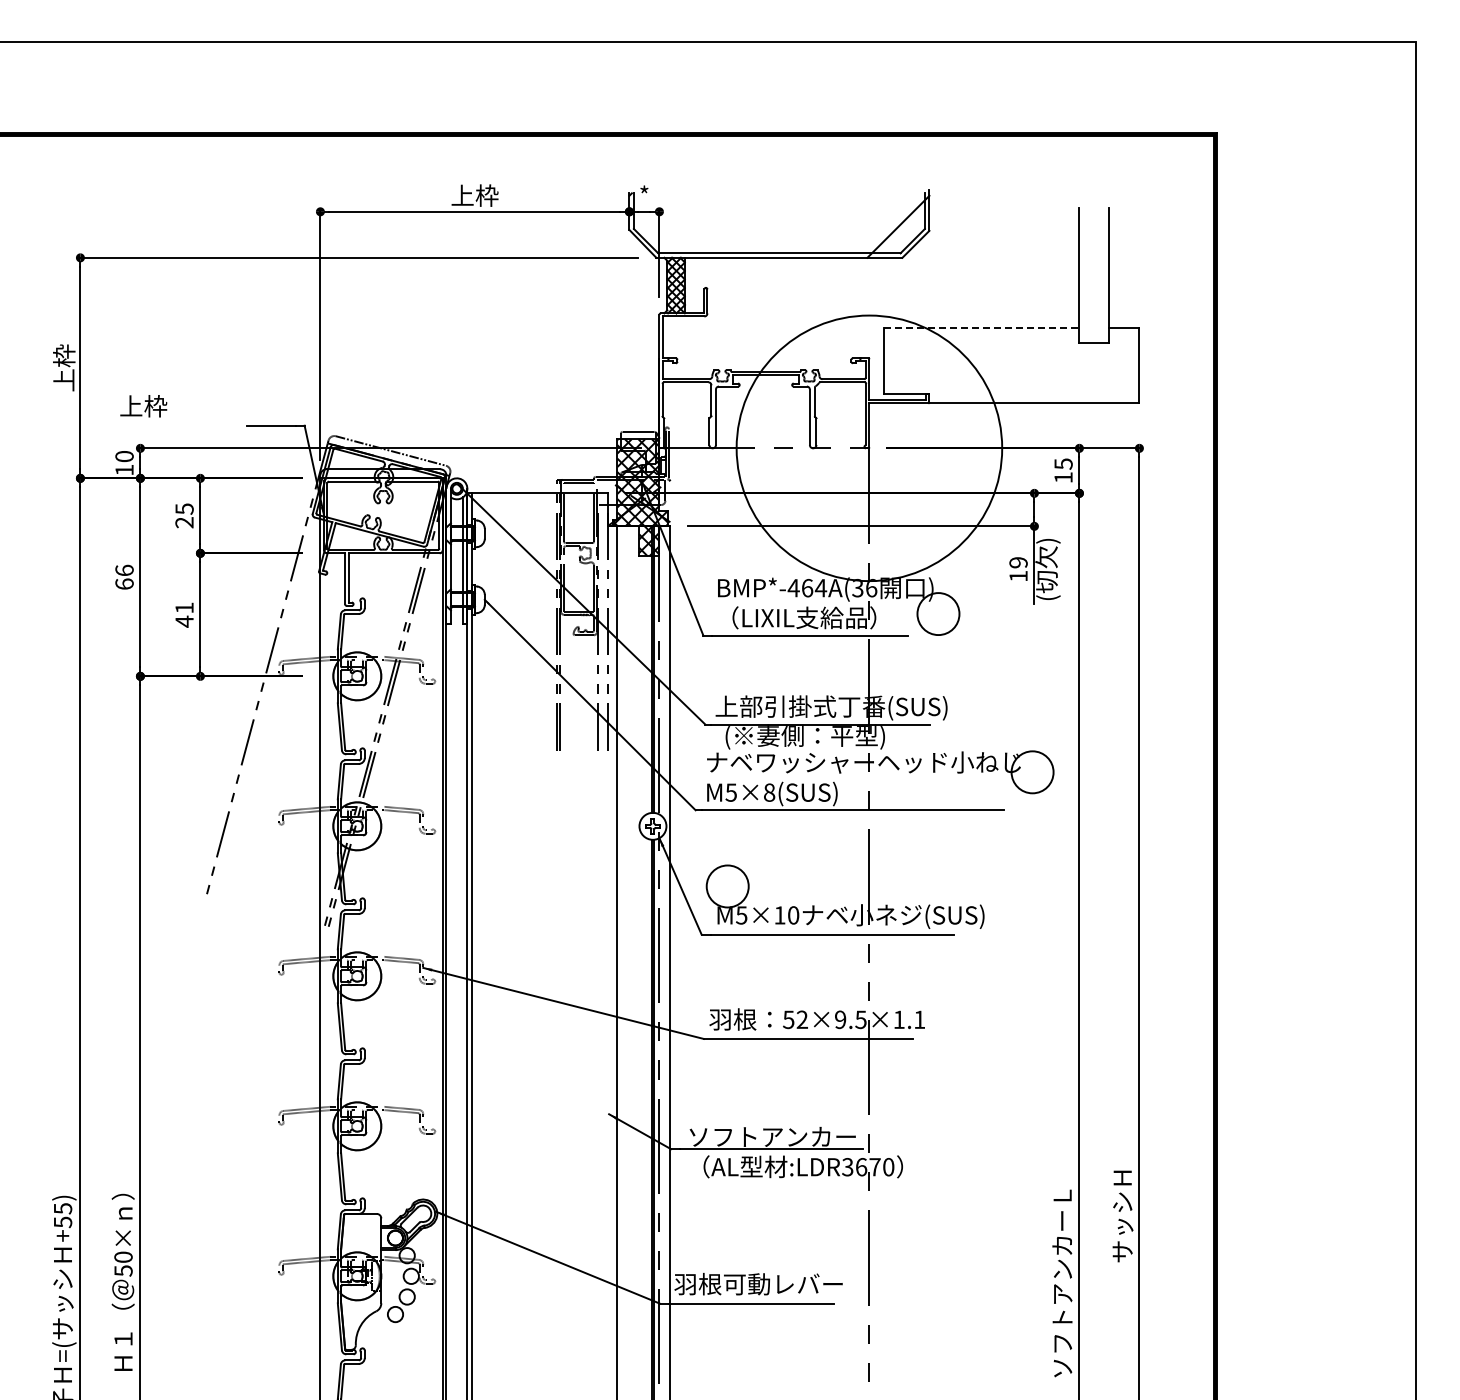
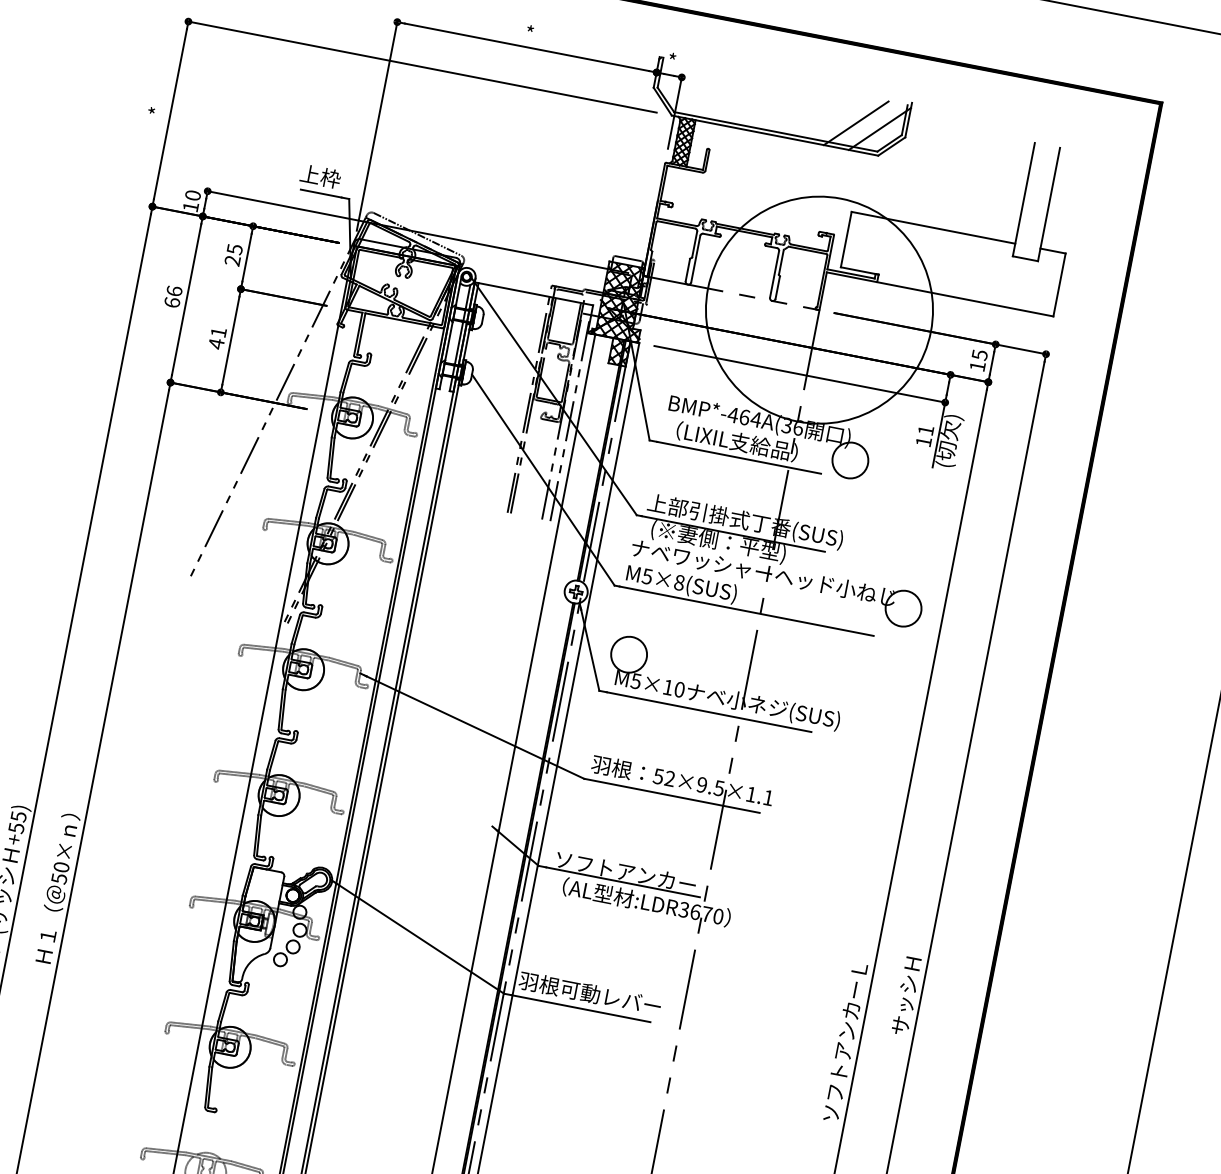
text: (474, 195) -> (529, 33), 上枠 -> *
line: (869, 225) -> (855, 123), added
line: (982, 328) -> (933, 228), dashed -> solid
text: (64, 367) -> (157, 111), 上枠 -> *
text: (143, 406) -> (320, 176), moved
text: (1018, 562) -> (925, 430), 19 -> 11

